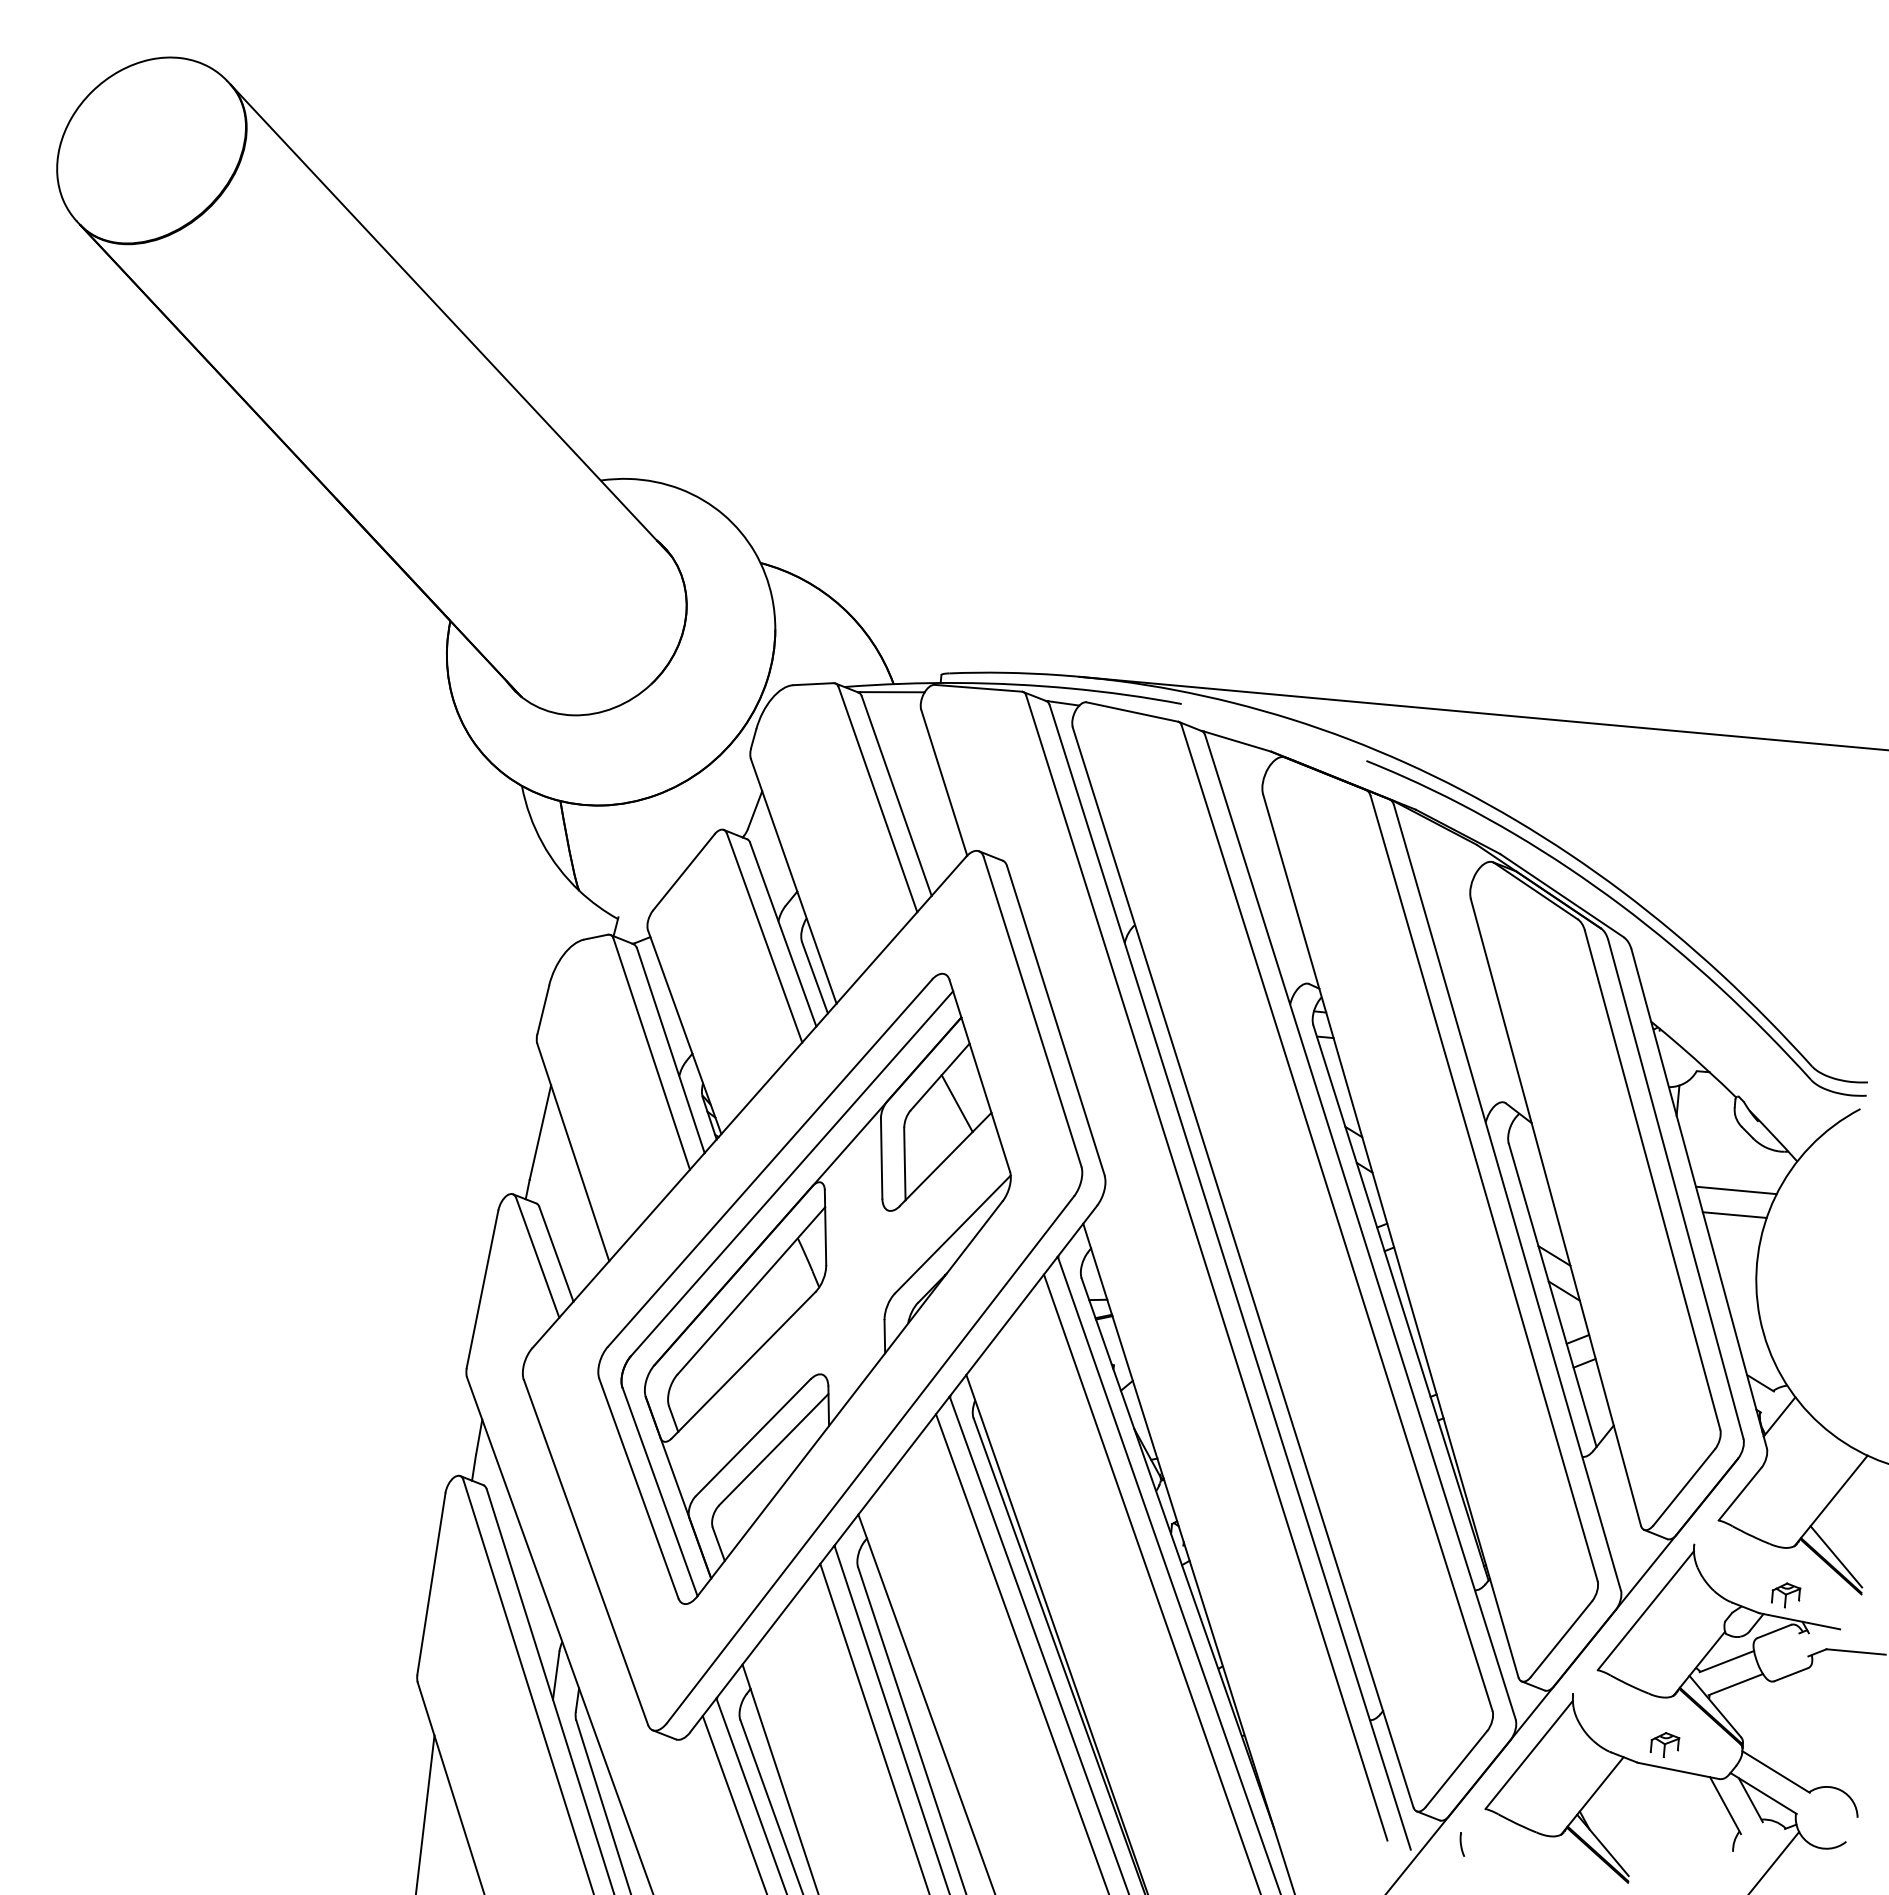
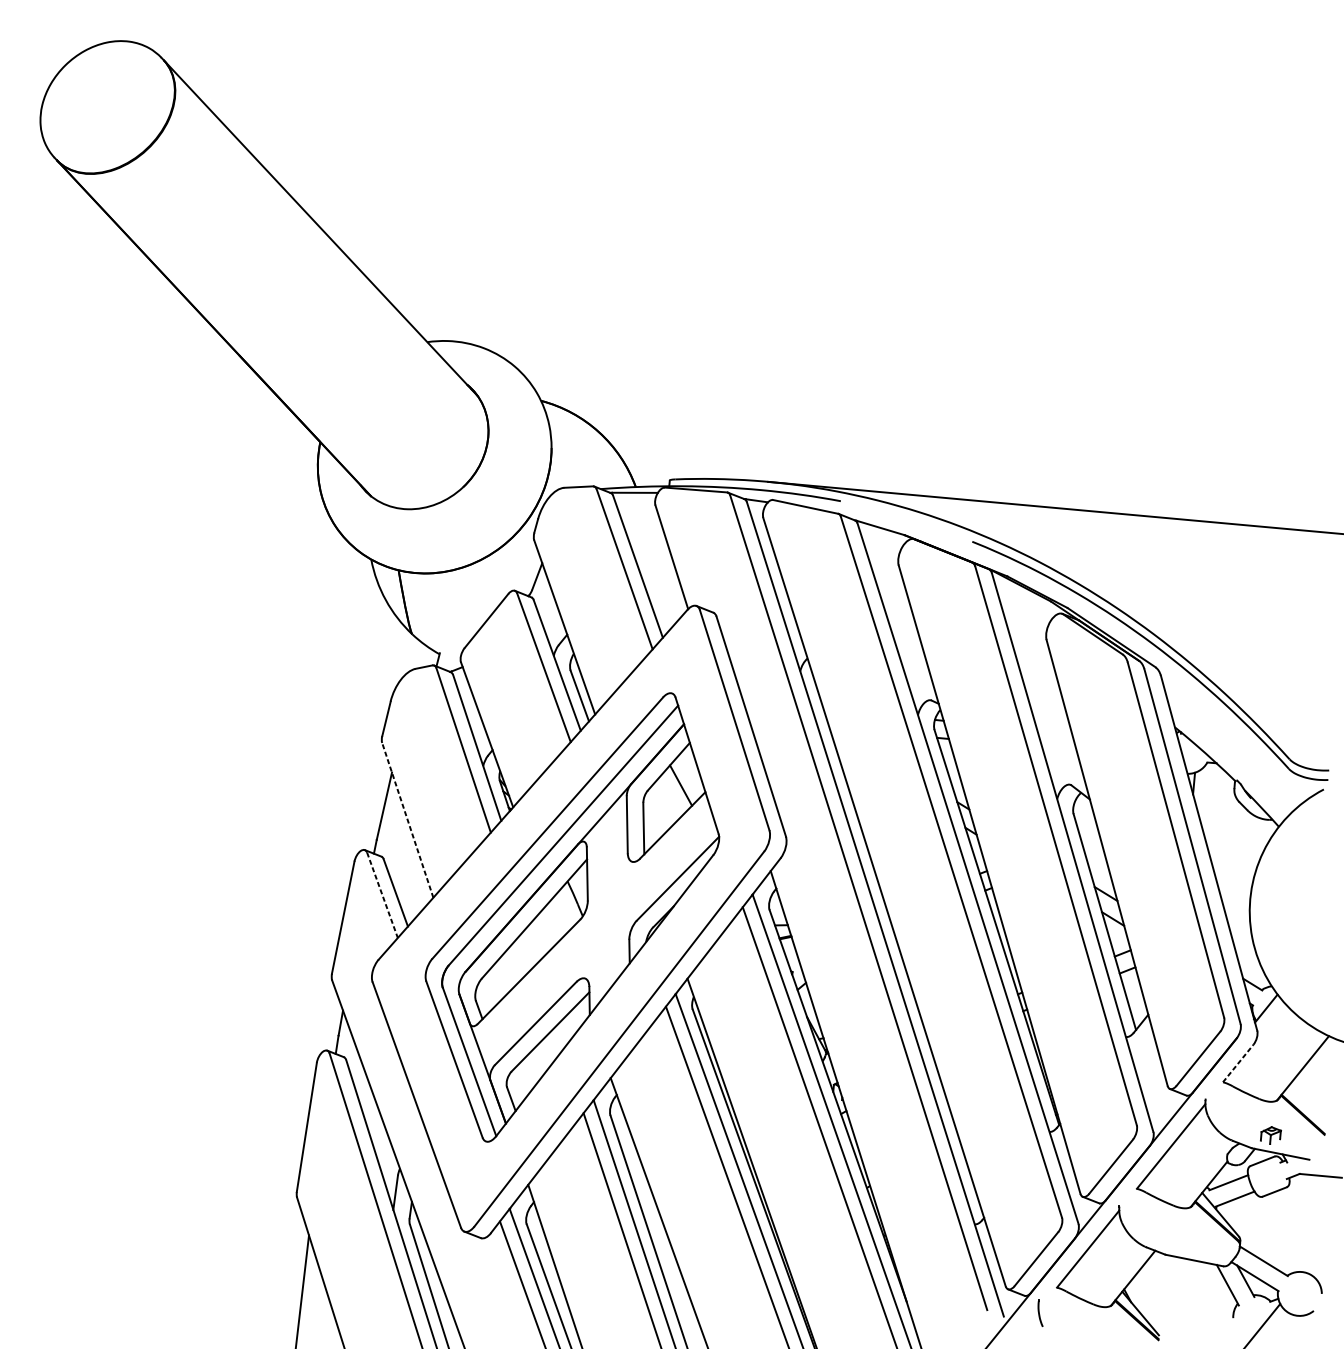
line: (573, 1152) -> (407, 820), solid -> dashed
line: (1735, 1190) -> (1234, 847), removed
line: (1734, 1214) -> (1234, 864), removed
line: (537, 1257) -> (382, 895), solid -> dashed
line: (1740, 1494) -> (1238, 1063), solid -> dashed
line: (1836, 1556) -> (1306, 1107), removed
part: (1664, 1744) -> (1184, 1241), removed
part: (1462, 1844) -> (1040, 1312), size x1.6

